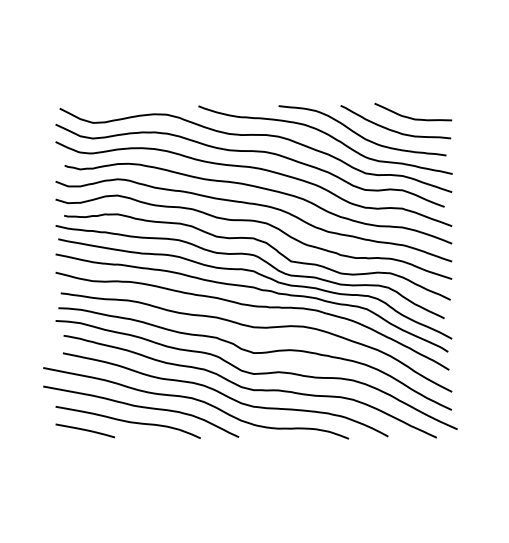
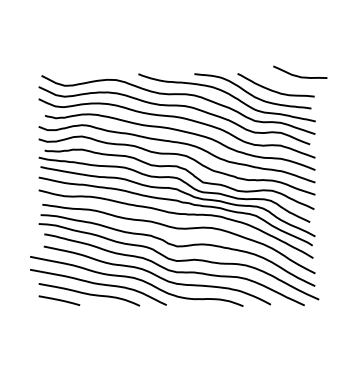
curve: (412, 116) -> (299, 75), moved

